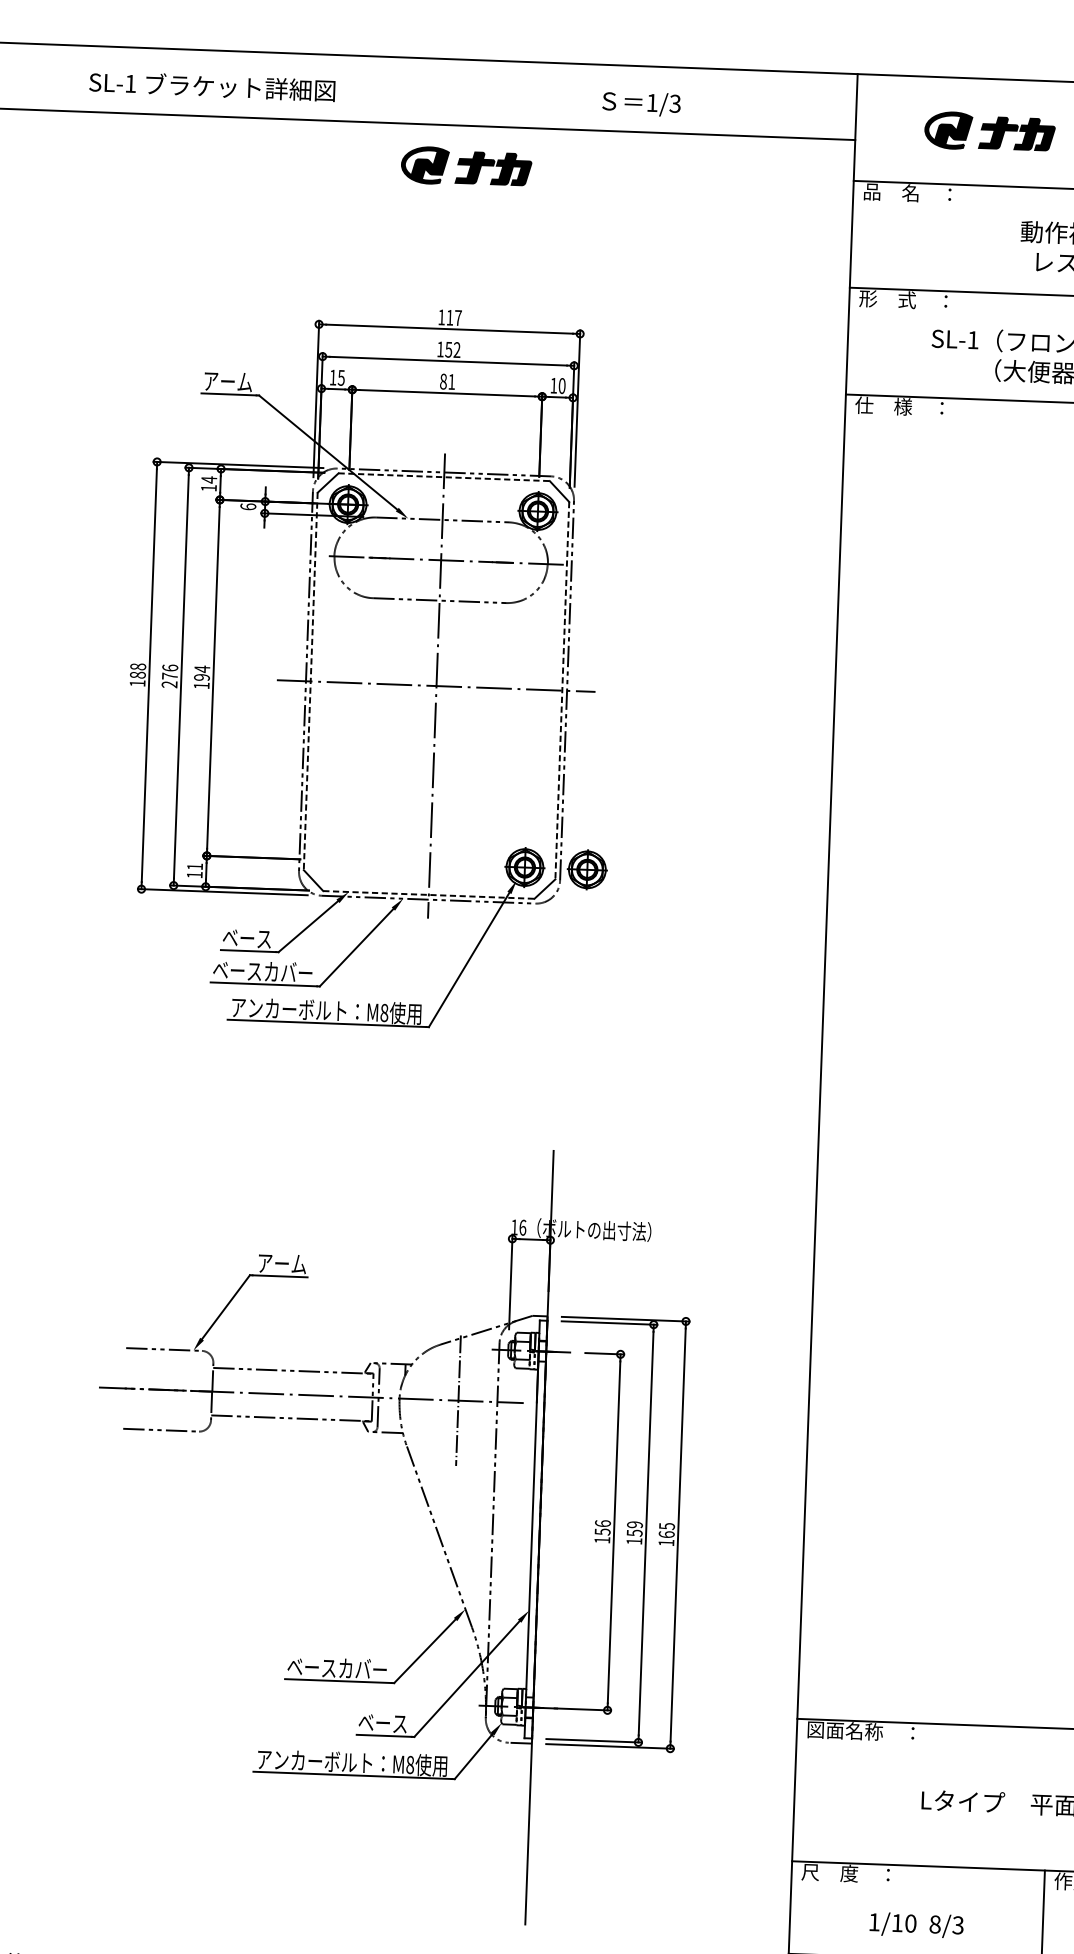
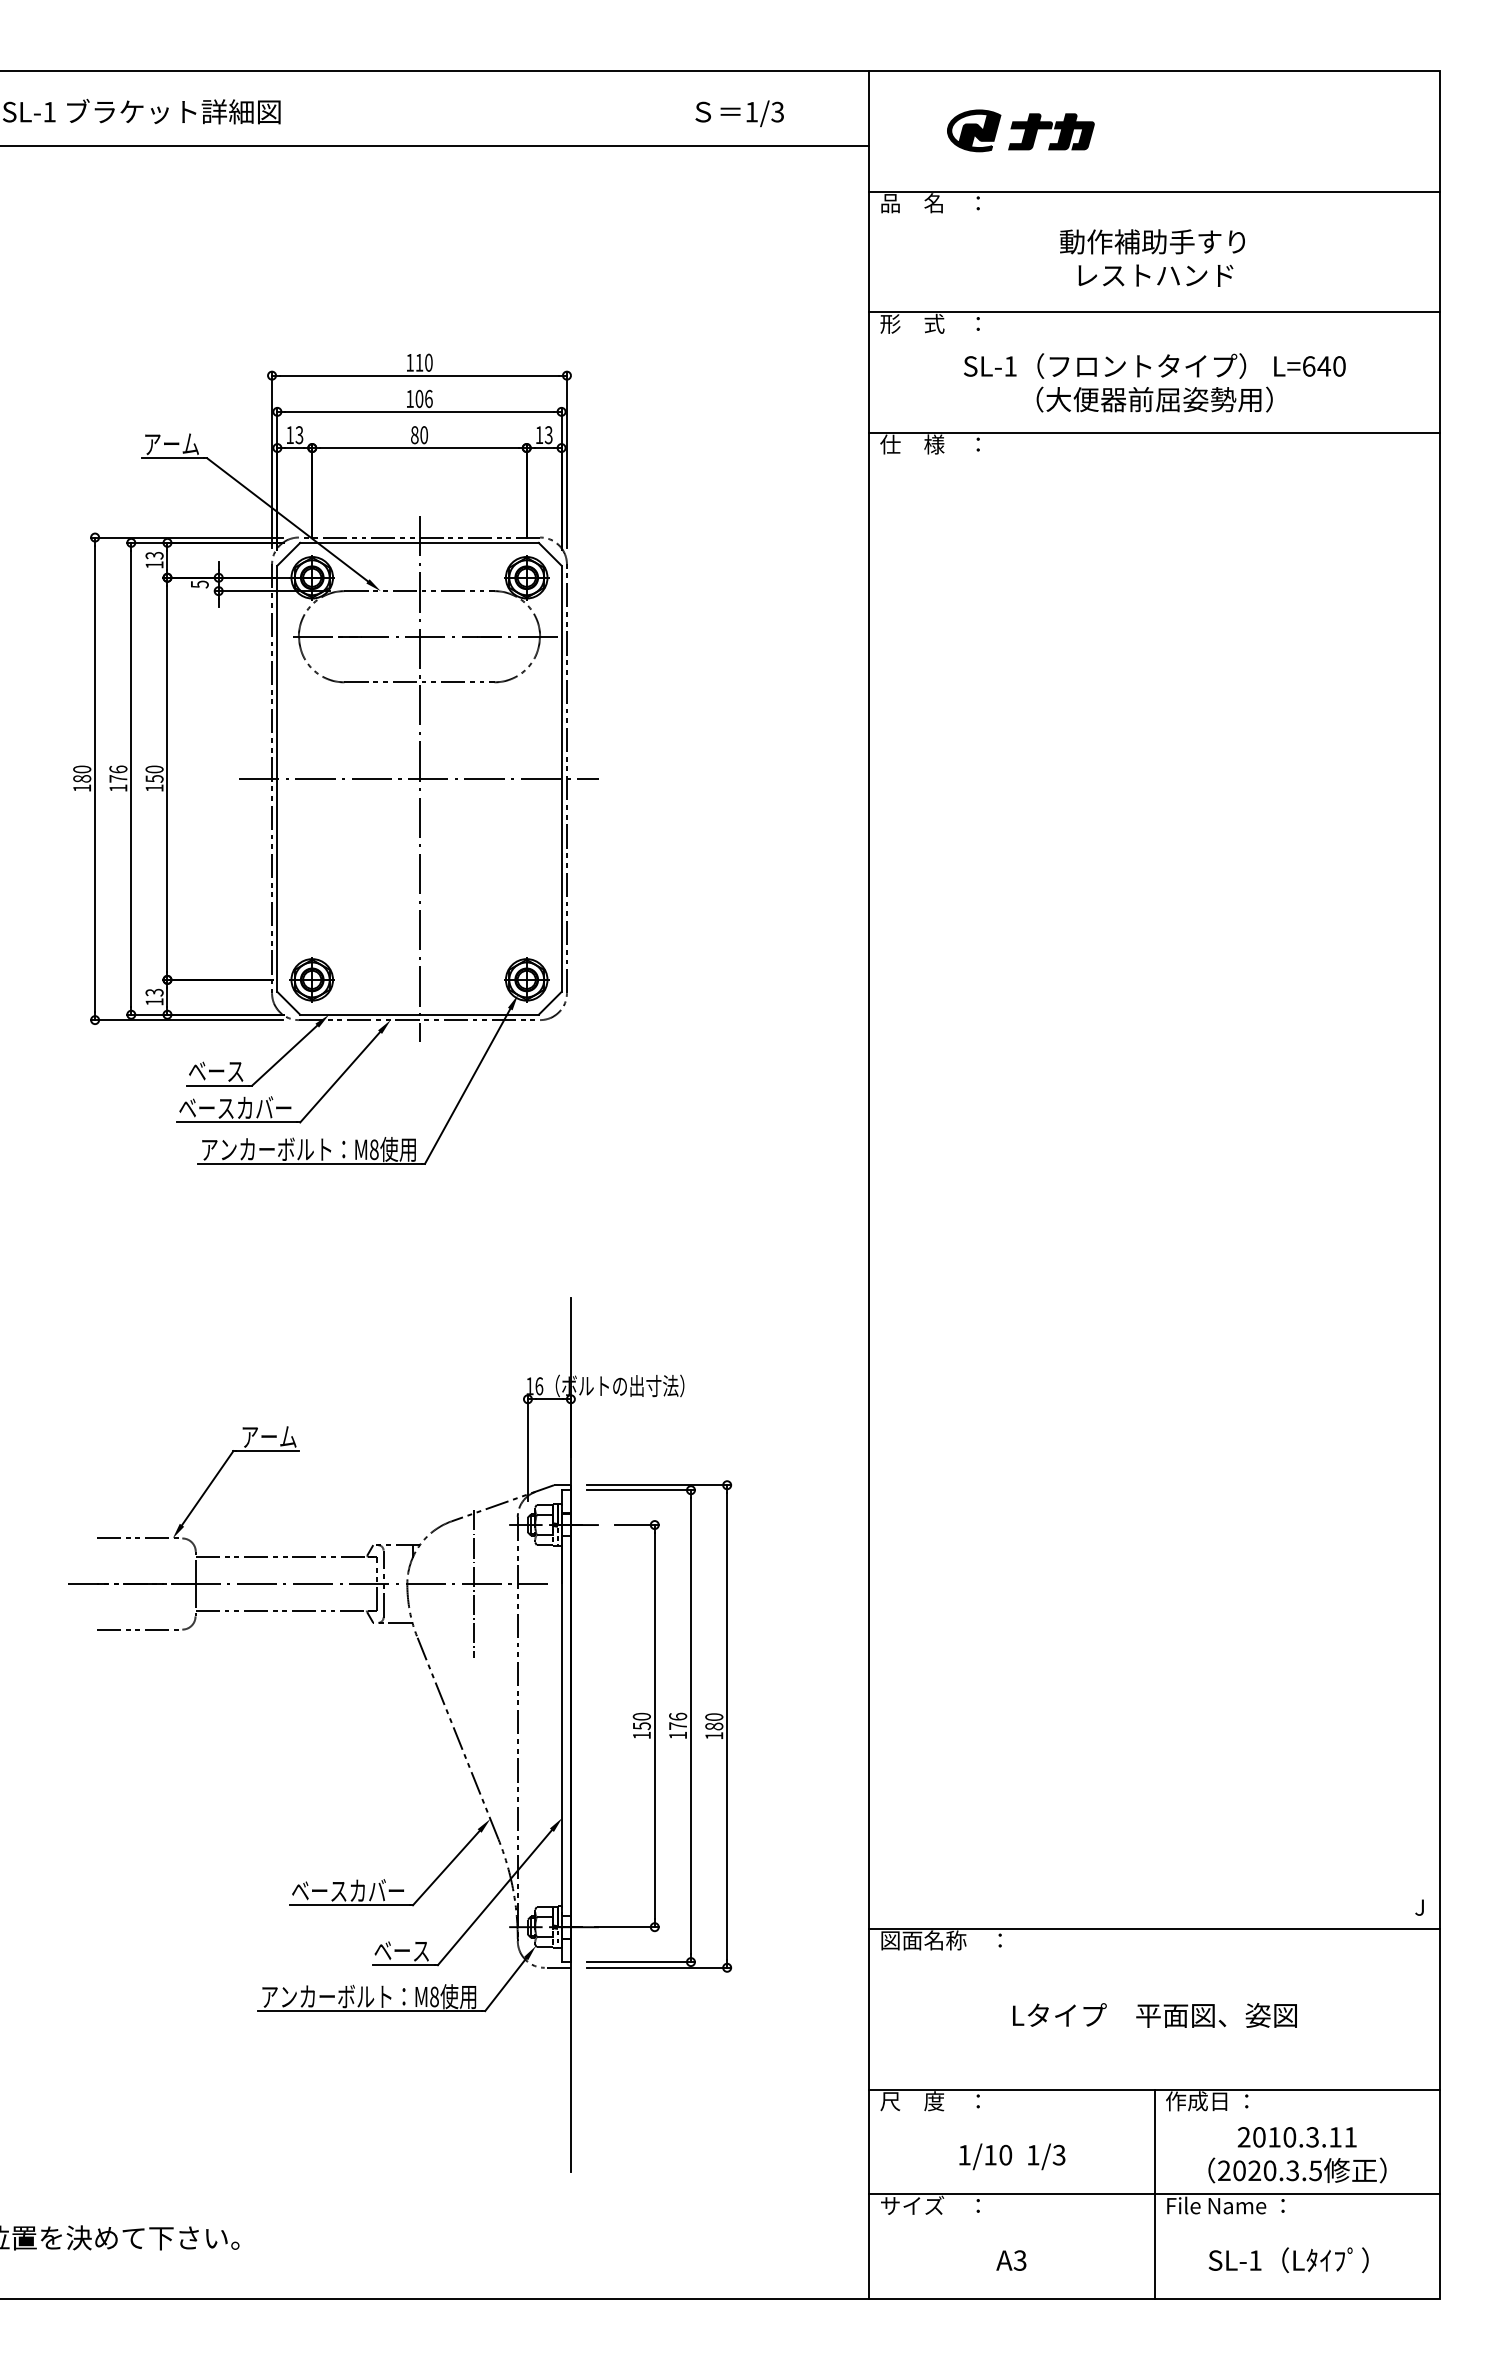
text: (641, 103) -> (739, 113), moved
part: (466, 166) -> (431, 191), removed
text: (458, 317) -> (428, 362), 117 -> 110
text: (452, 349) -> (423, 398), 152 -> 106
text: (341, 377) -> (299, 434), 15 -> 13
text: (451, 382) -> (423, 435), 81 -> 80
text: (561, 386) -> (548, 435), 10 -> 13
line: (445, 476) -> (420, 542), dashed -> solid
text: (209, 479) -> (154, 555), 14 -> 13
text: (248, 506) -> (199, 584), 6 -> 5
text: (137, 666) -> (81, 769), 188 -> 180
text: (202, 672) -> (154, 773), 194 -> 150
line: (310, 682) -> (277, 779), dashed -> solid
text: (169, 684) -> (118, 788), 276 -> 176
line: (562, 691) -> (561, 779), dashed -> solid
text: (194, 866) -> (154, 992), 11 -> 13
part: (586, 869) -> (311, 979), moved
line: (429, 894) -> (420, 1014), dashed -> solid
text: (602, 1523) -> (641, 1716), 156 -> 150
text: (635, 1529) -> (678, 1721), 159 -> 176
text: (667, 1530) -> (714, 1721), 165 -> 180
text: (935, 1924) -> (1033, 2155), 8/3 -> 1/3

